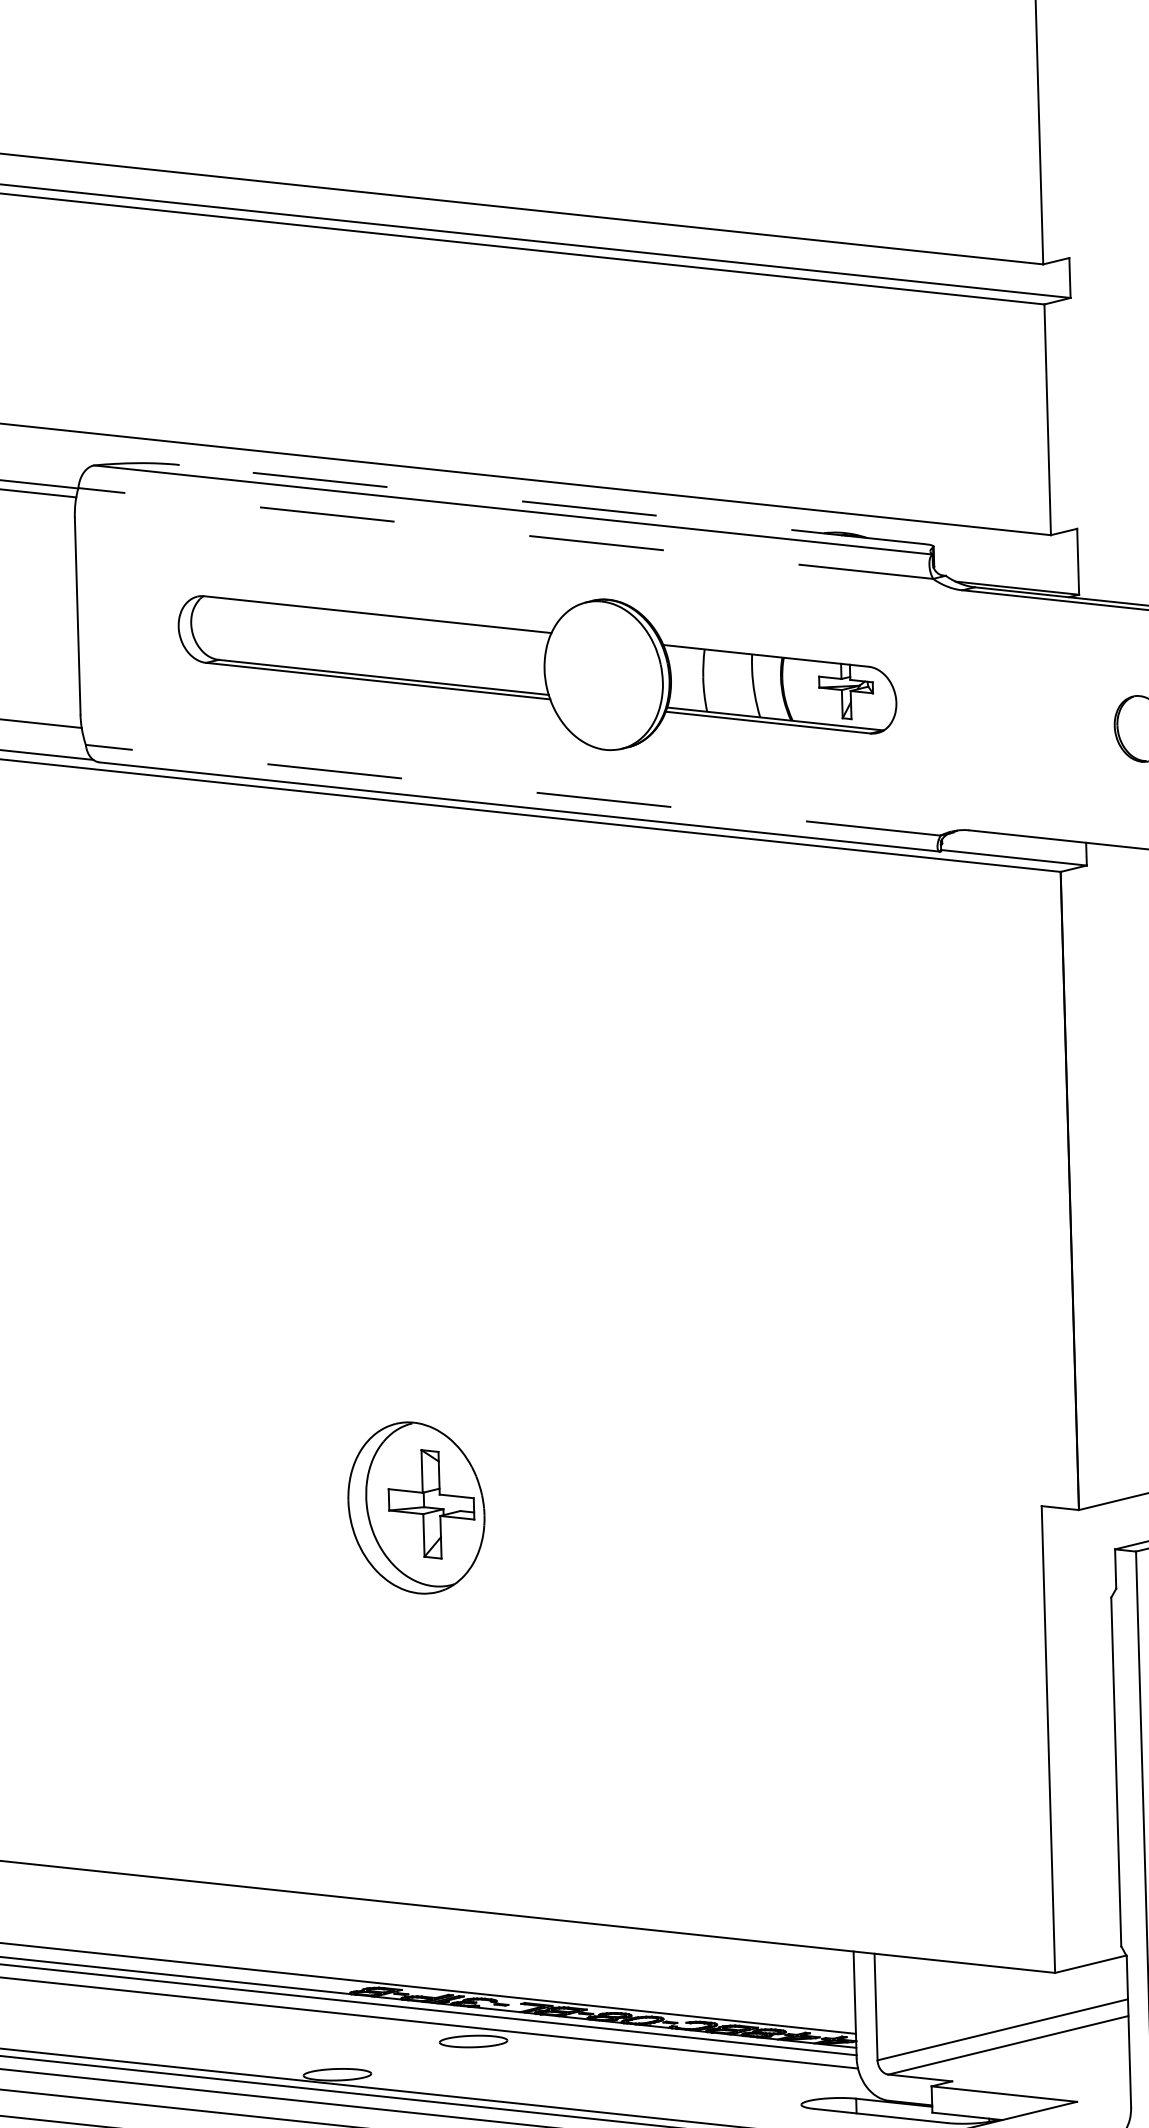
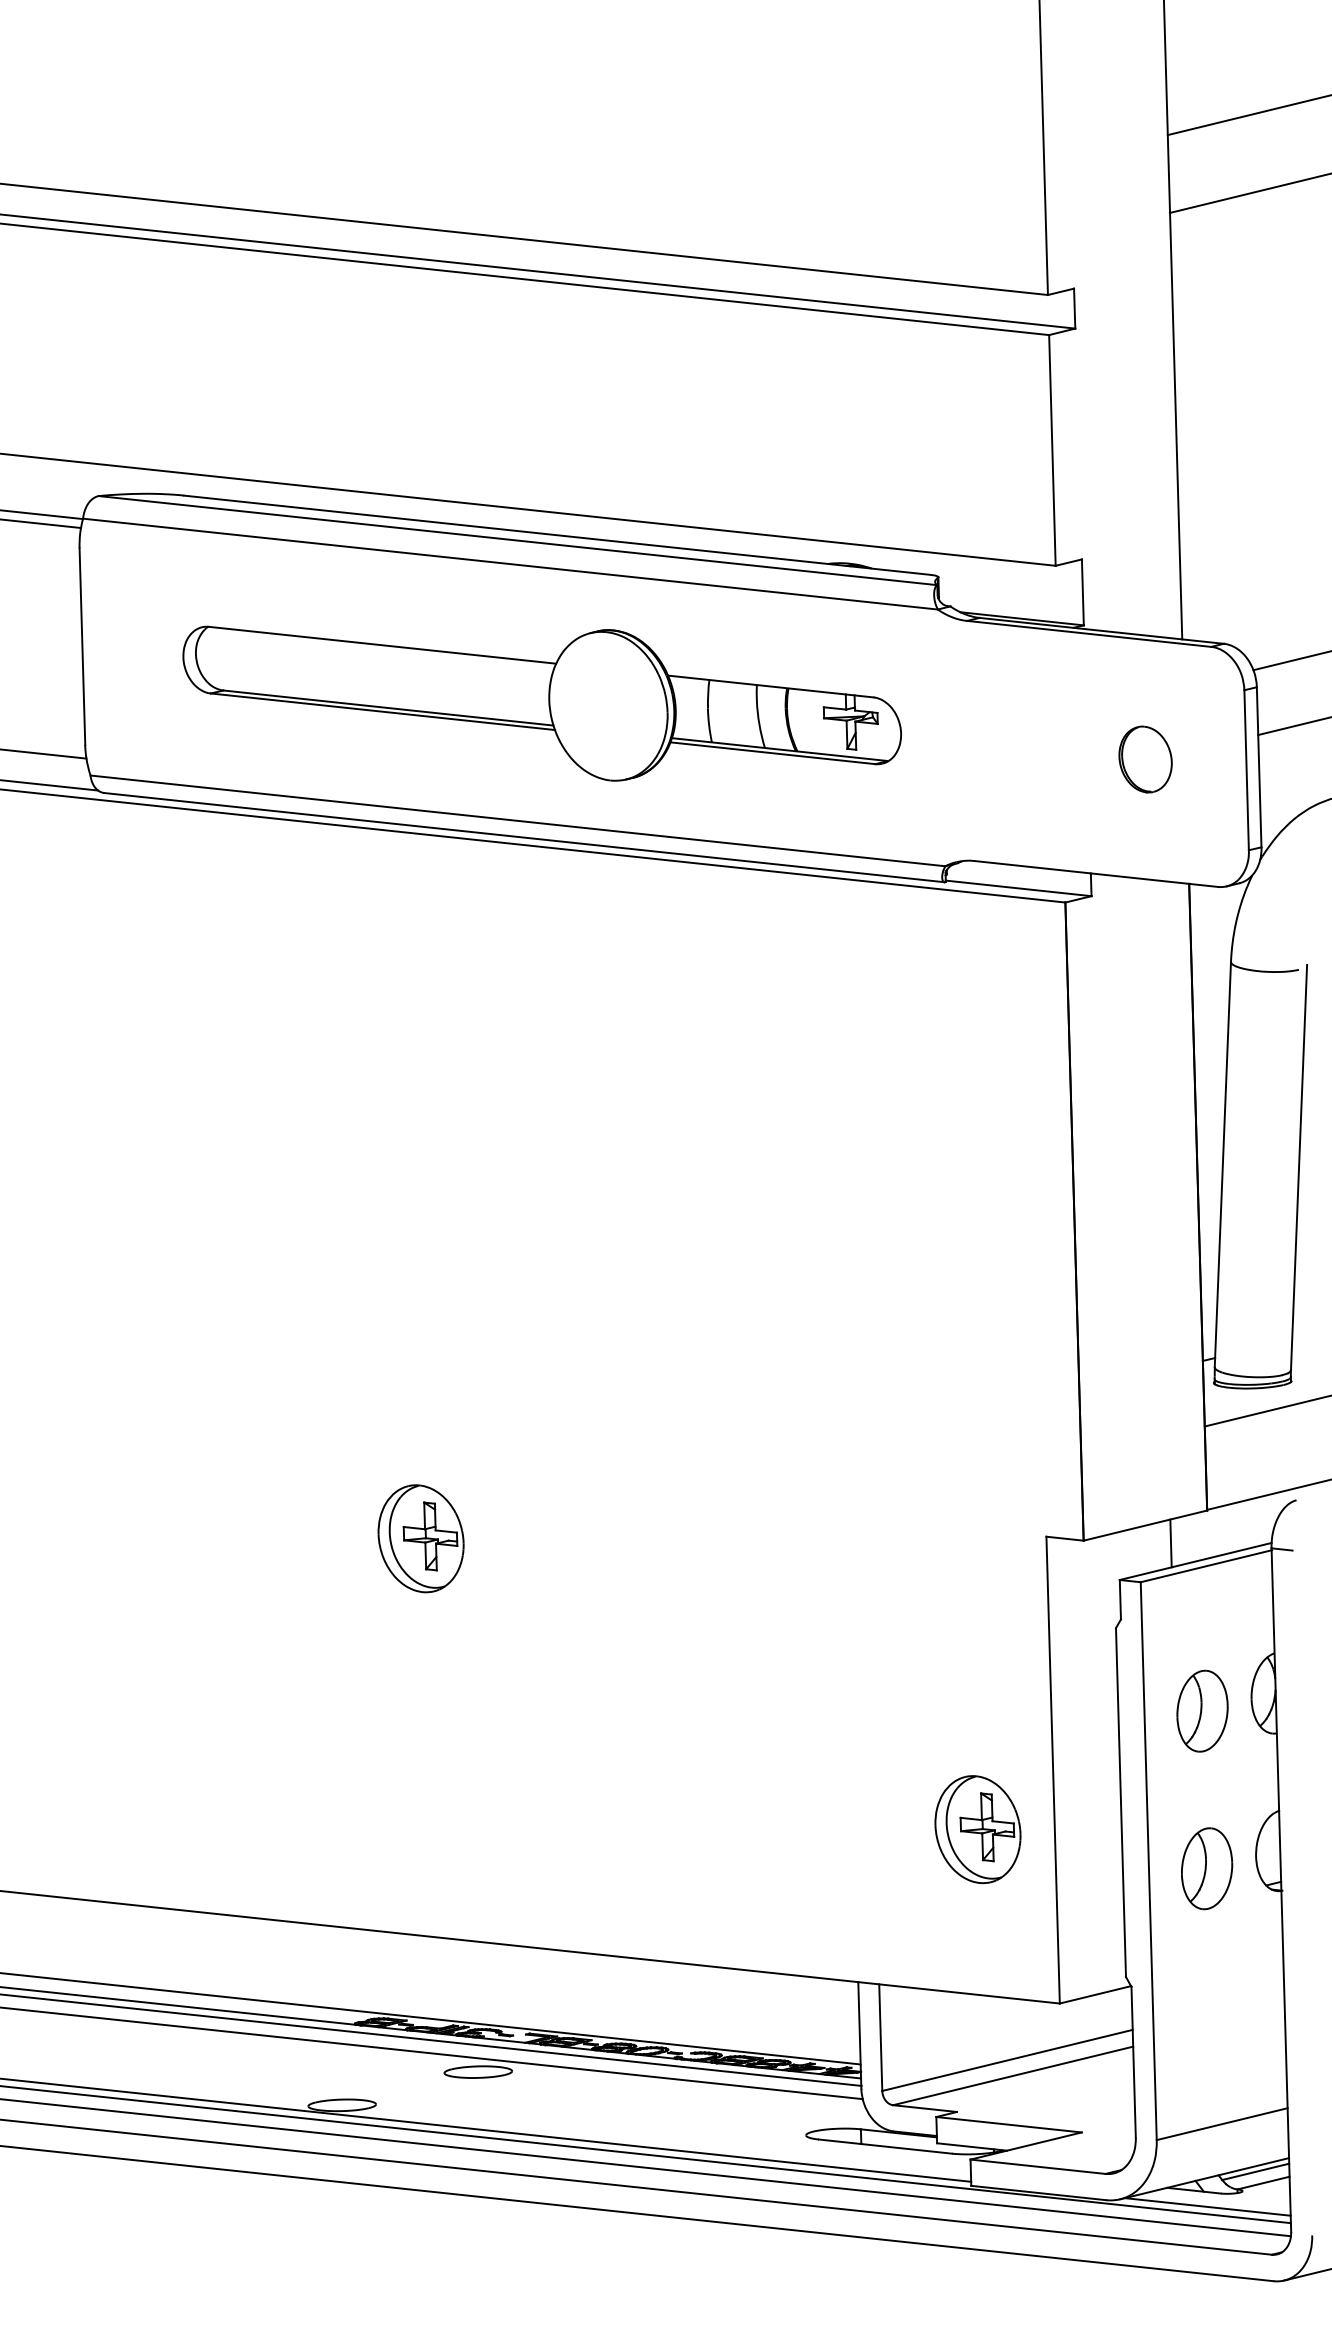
line: (552, 504) -> (557, 535), dashed -> solid
line: (505, 533) -> (510, 564), dashed -> solid
line: (512, 789) -> (517, 820), dashed -> solid
part: (415, 1507) -> (420, 1538), size x0.62
part: (972, 1798) -> (977, 1829), added

